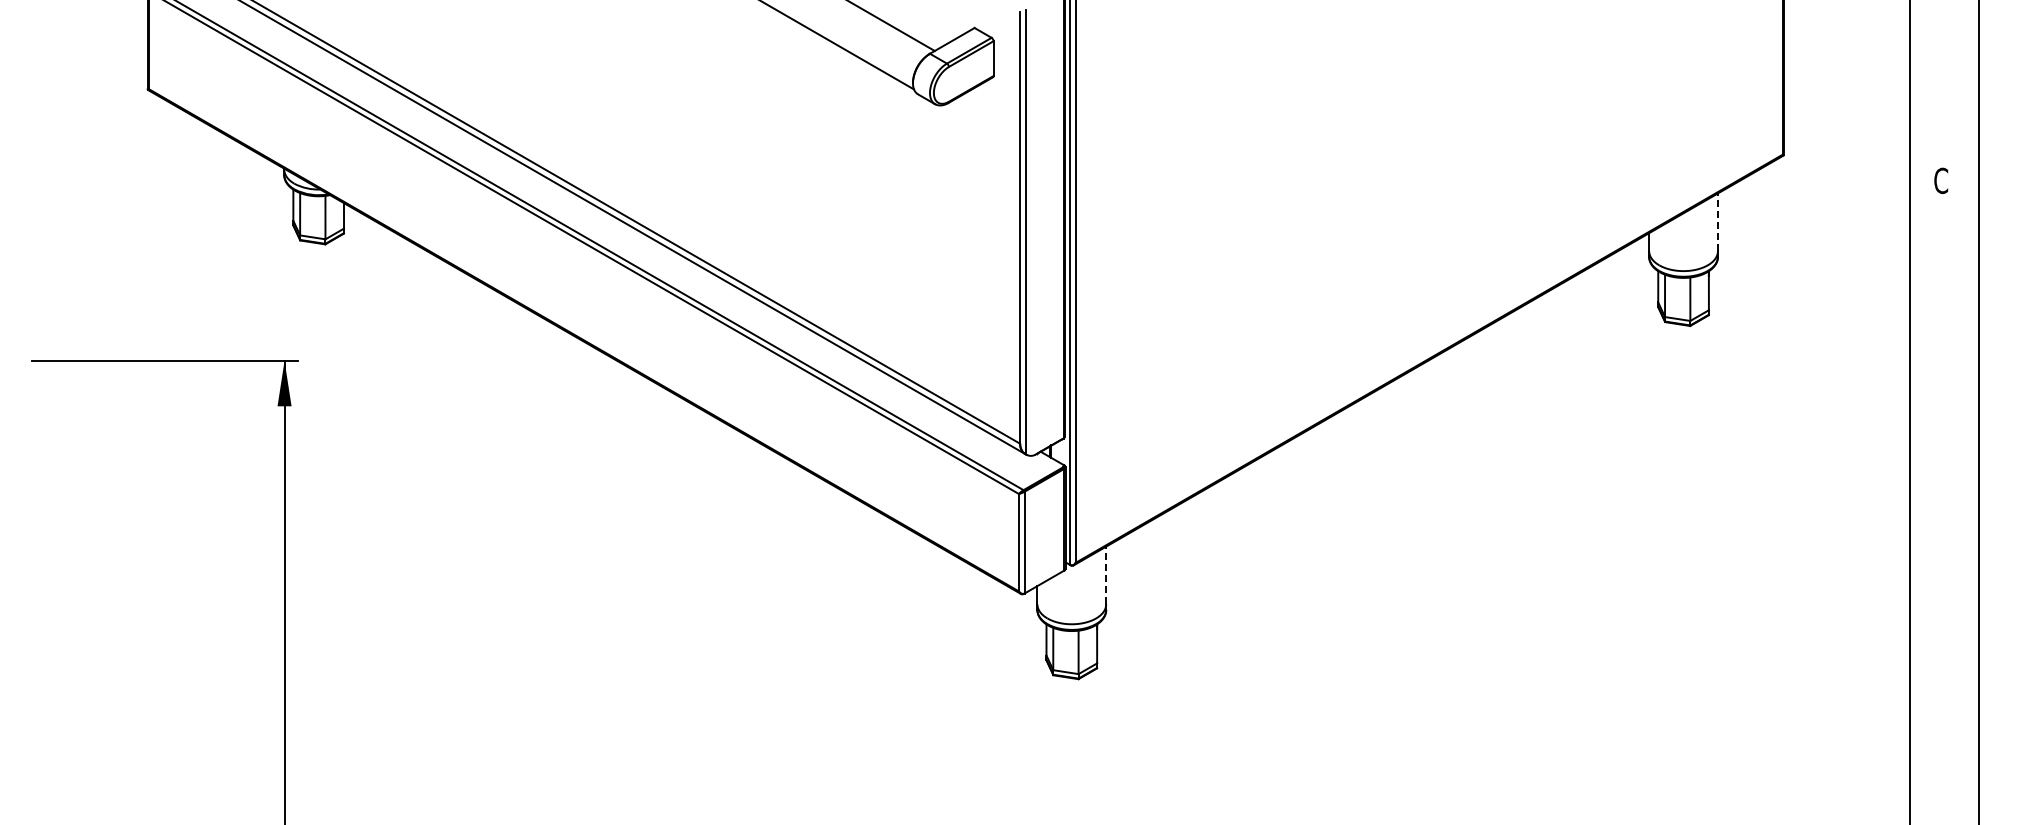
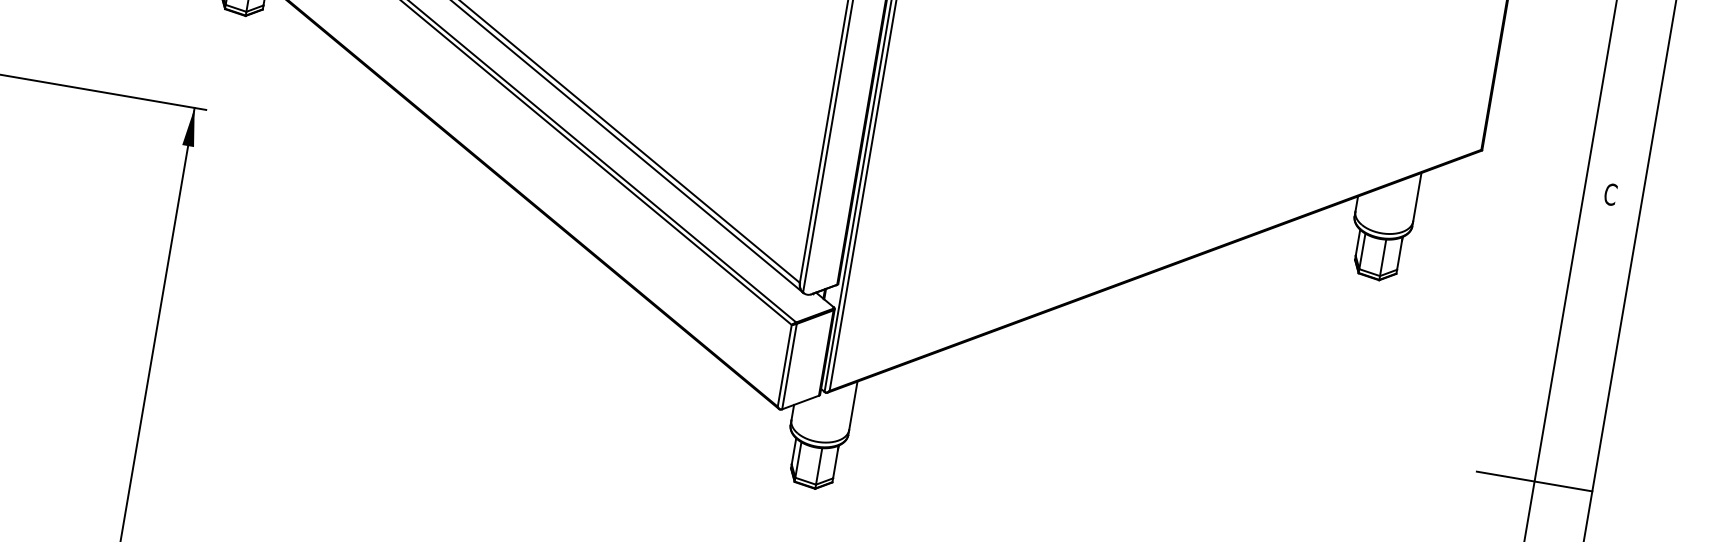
line: (1717, 222) -> (1416, 197), dashed -> solid
line: (1909, 528) -> (1534, 481), added
line: (1106, 575) -> (853, 405), dashed -> solid

